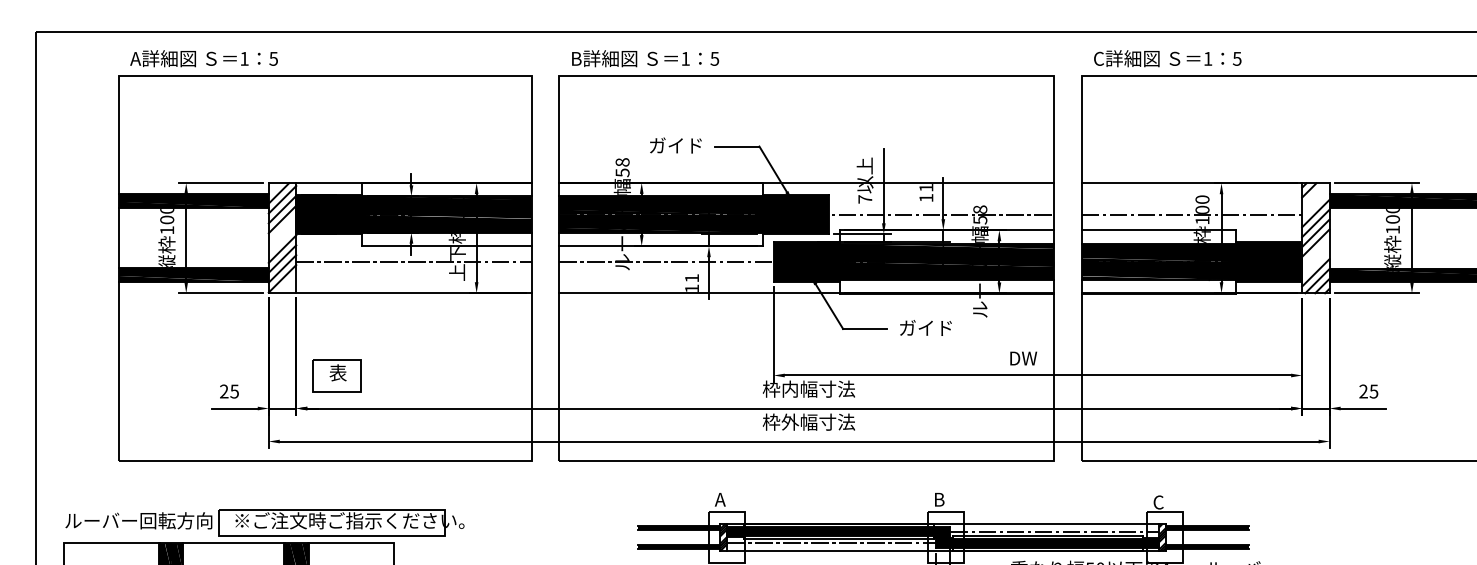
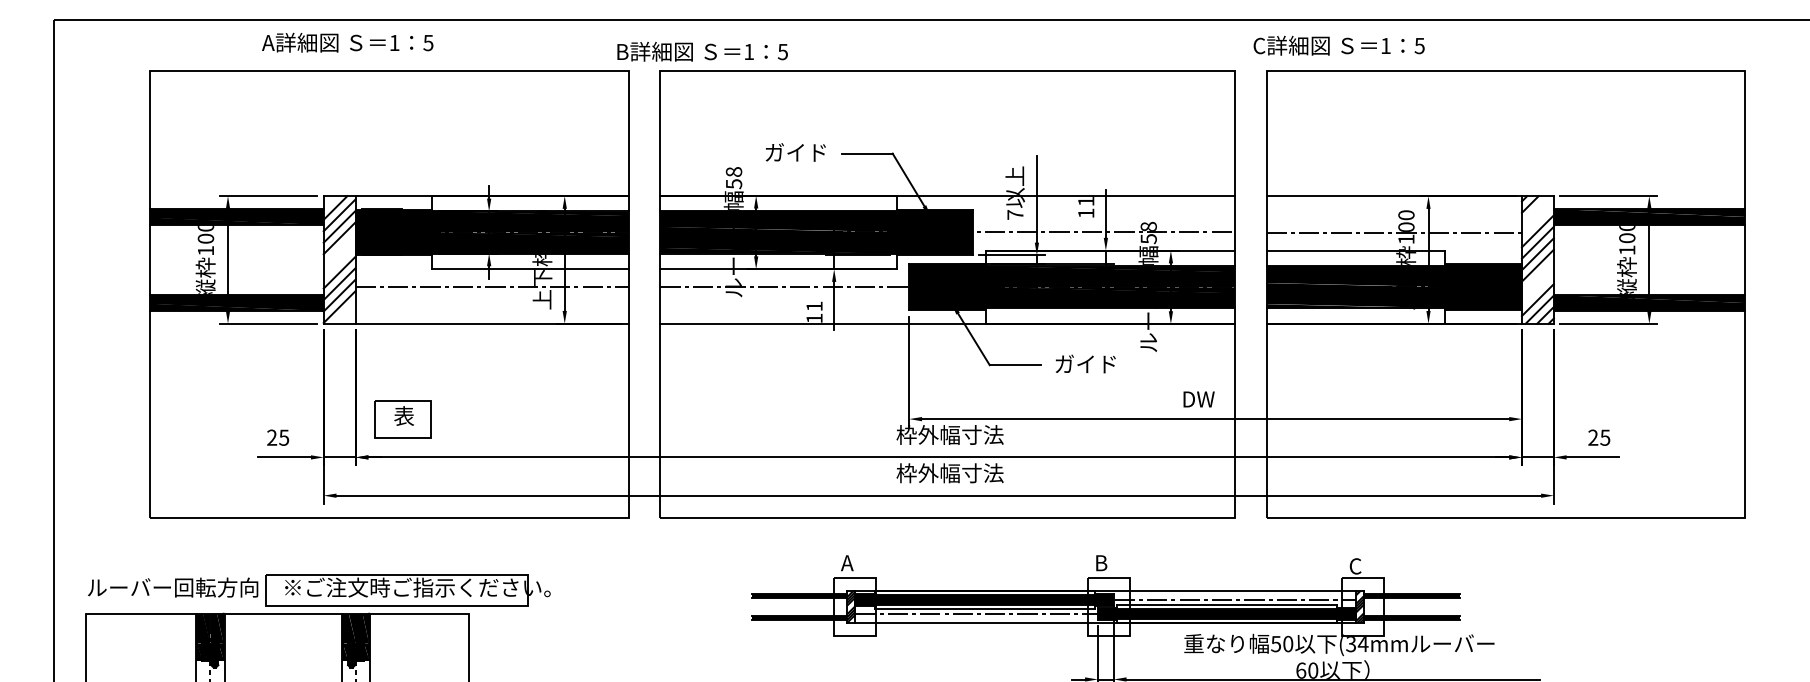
text: (203, 58) -> (347, 42), moved
text: (645, 58) -> (702, 51), moved
text: (1167, 58) -> (1338, 45), moved
text: (790, 388) -> (928, 434), 枠内幅寸法 -> 枠外幅寸法

